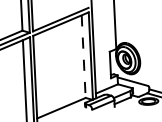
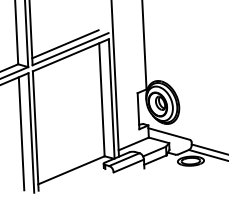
line: (57, 16) -> (65, 44), added
line: (83, 56) -> (101, 99), dashed -> solid

